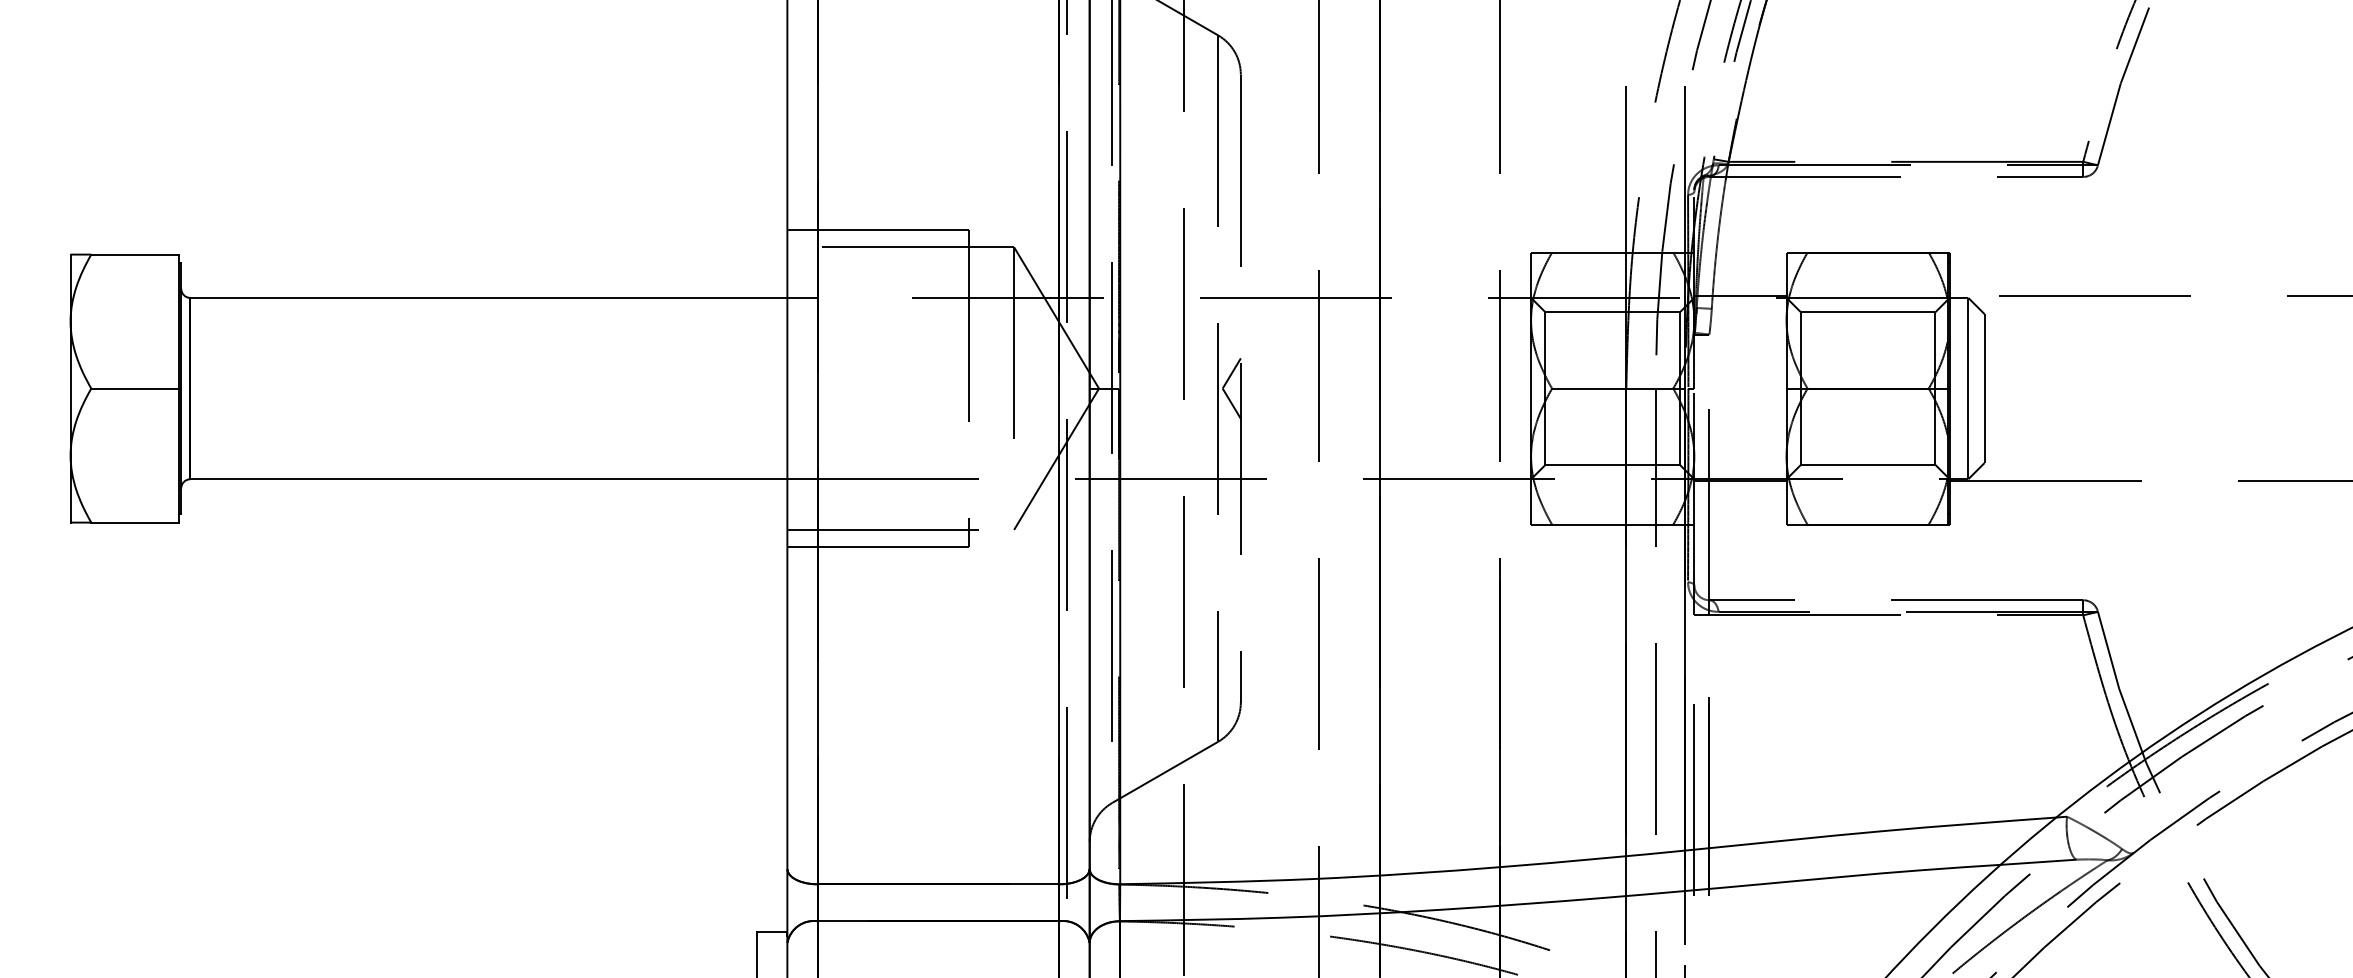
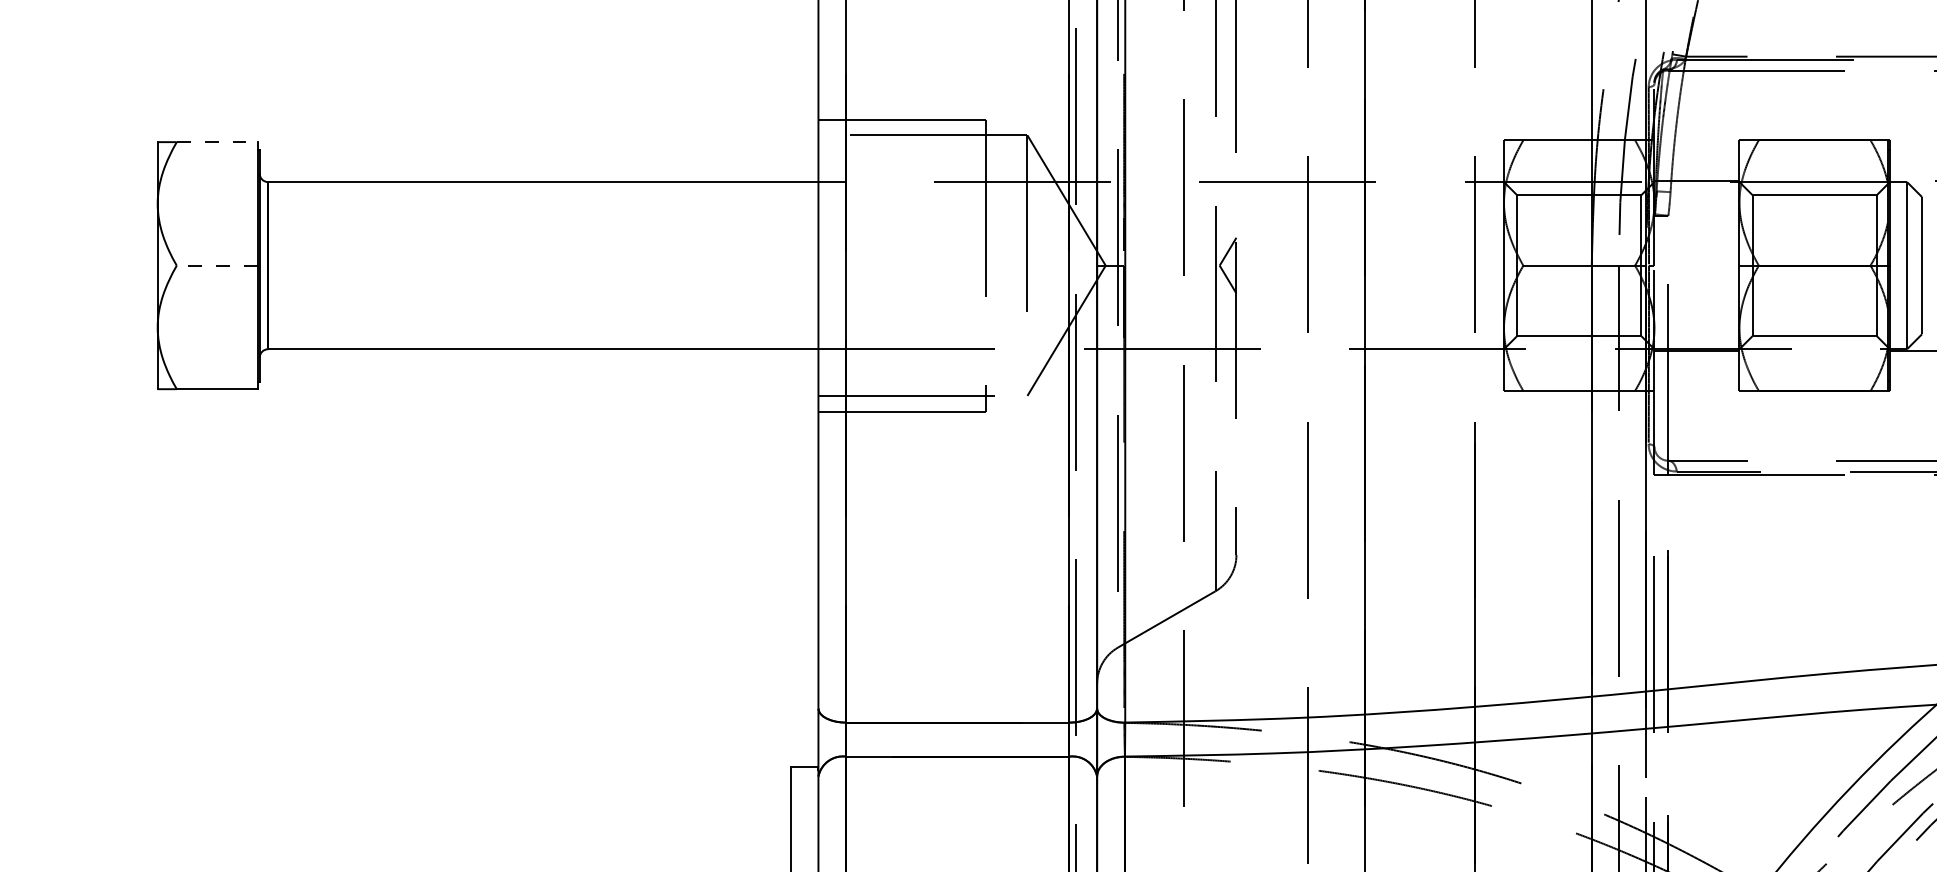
line: (135, 254) -> (217, 142), solid -> dashed
line: (135, 388) -> (217, 265), solid -> dashed

